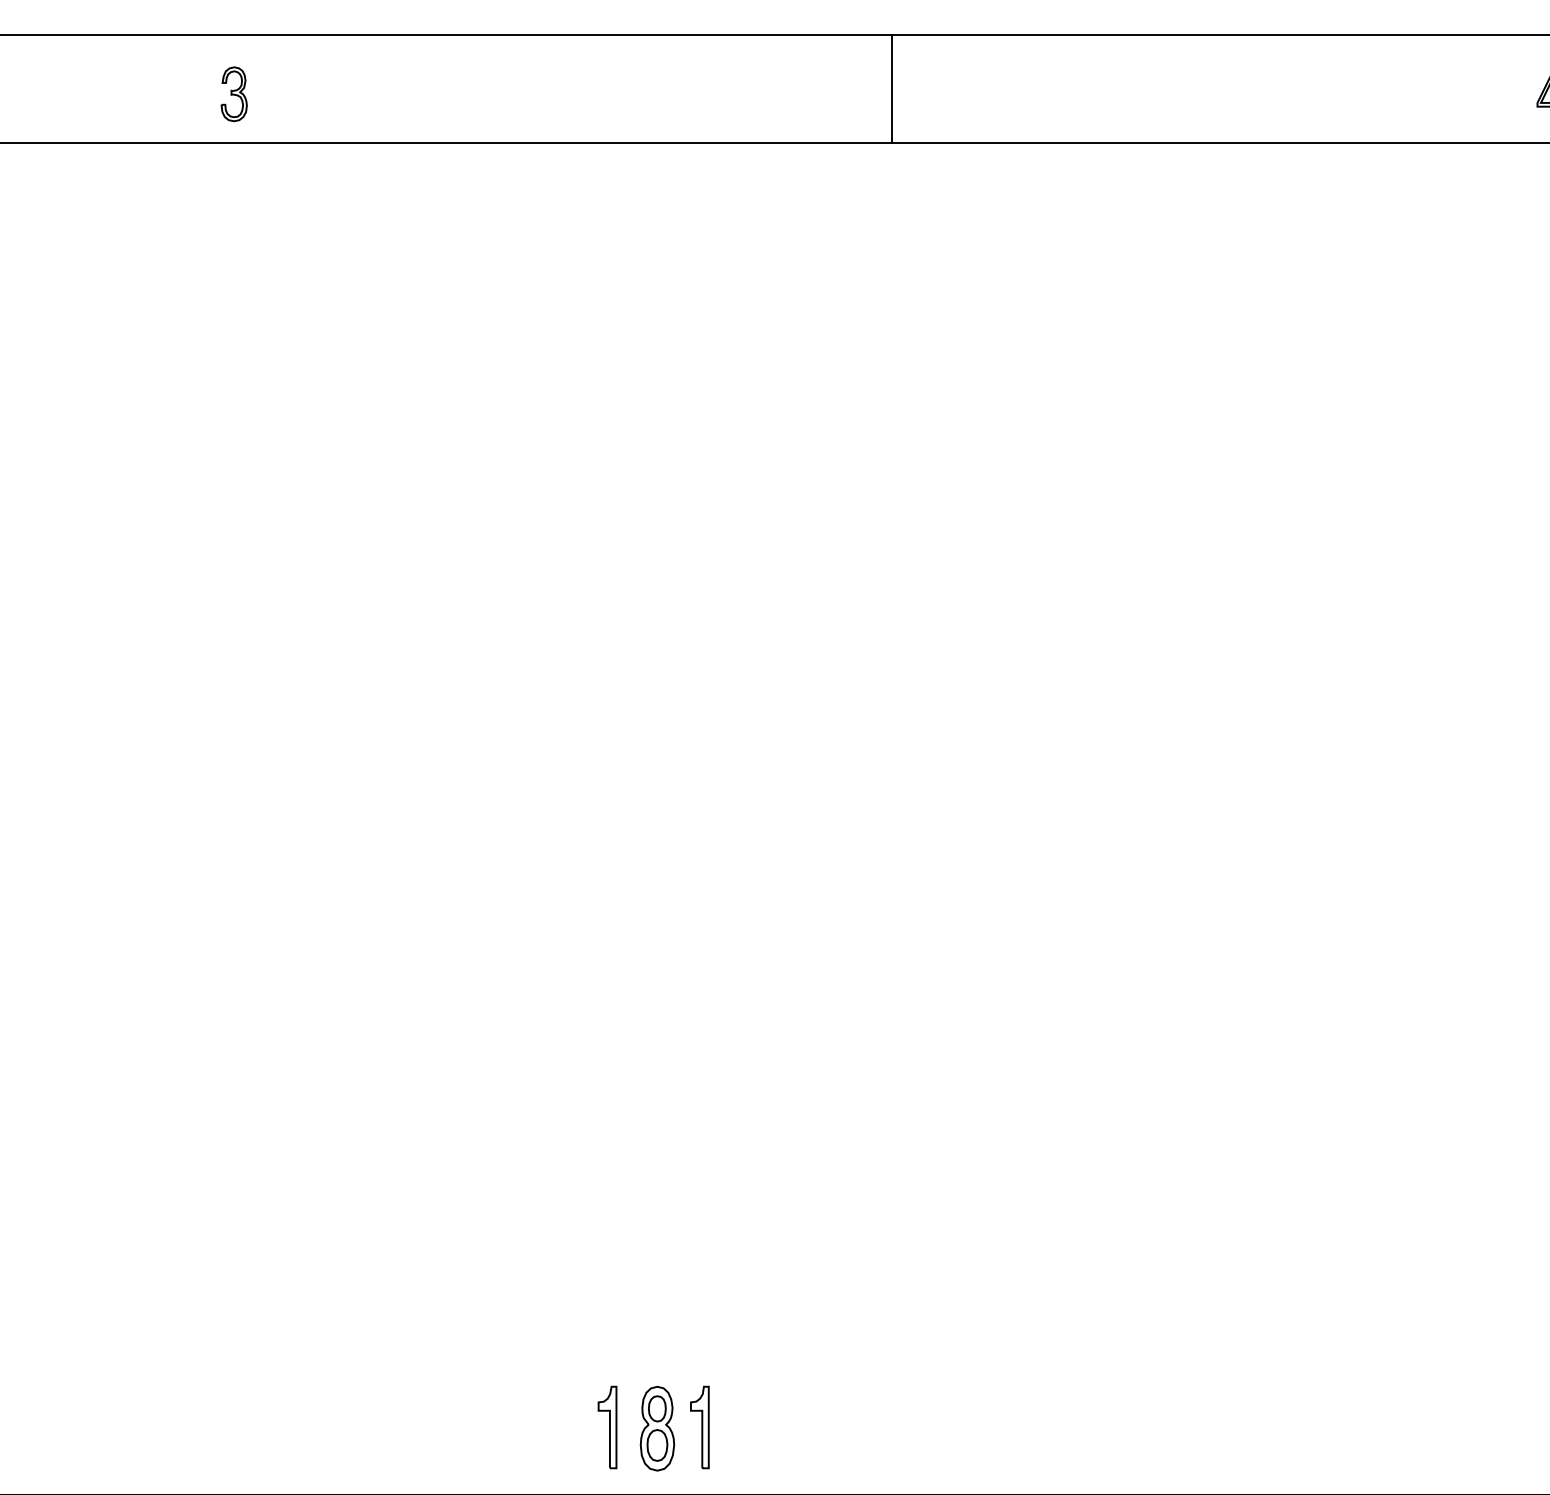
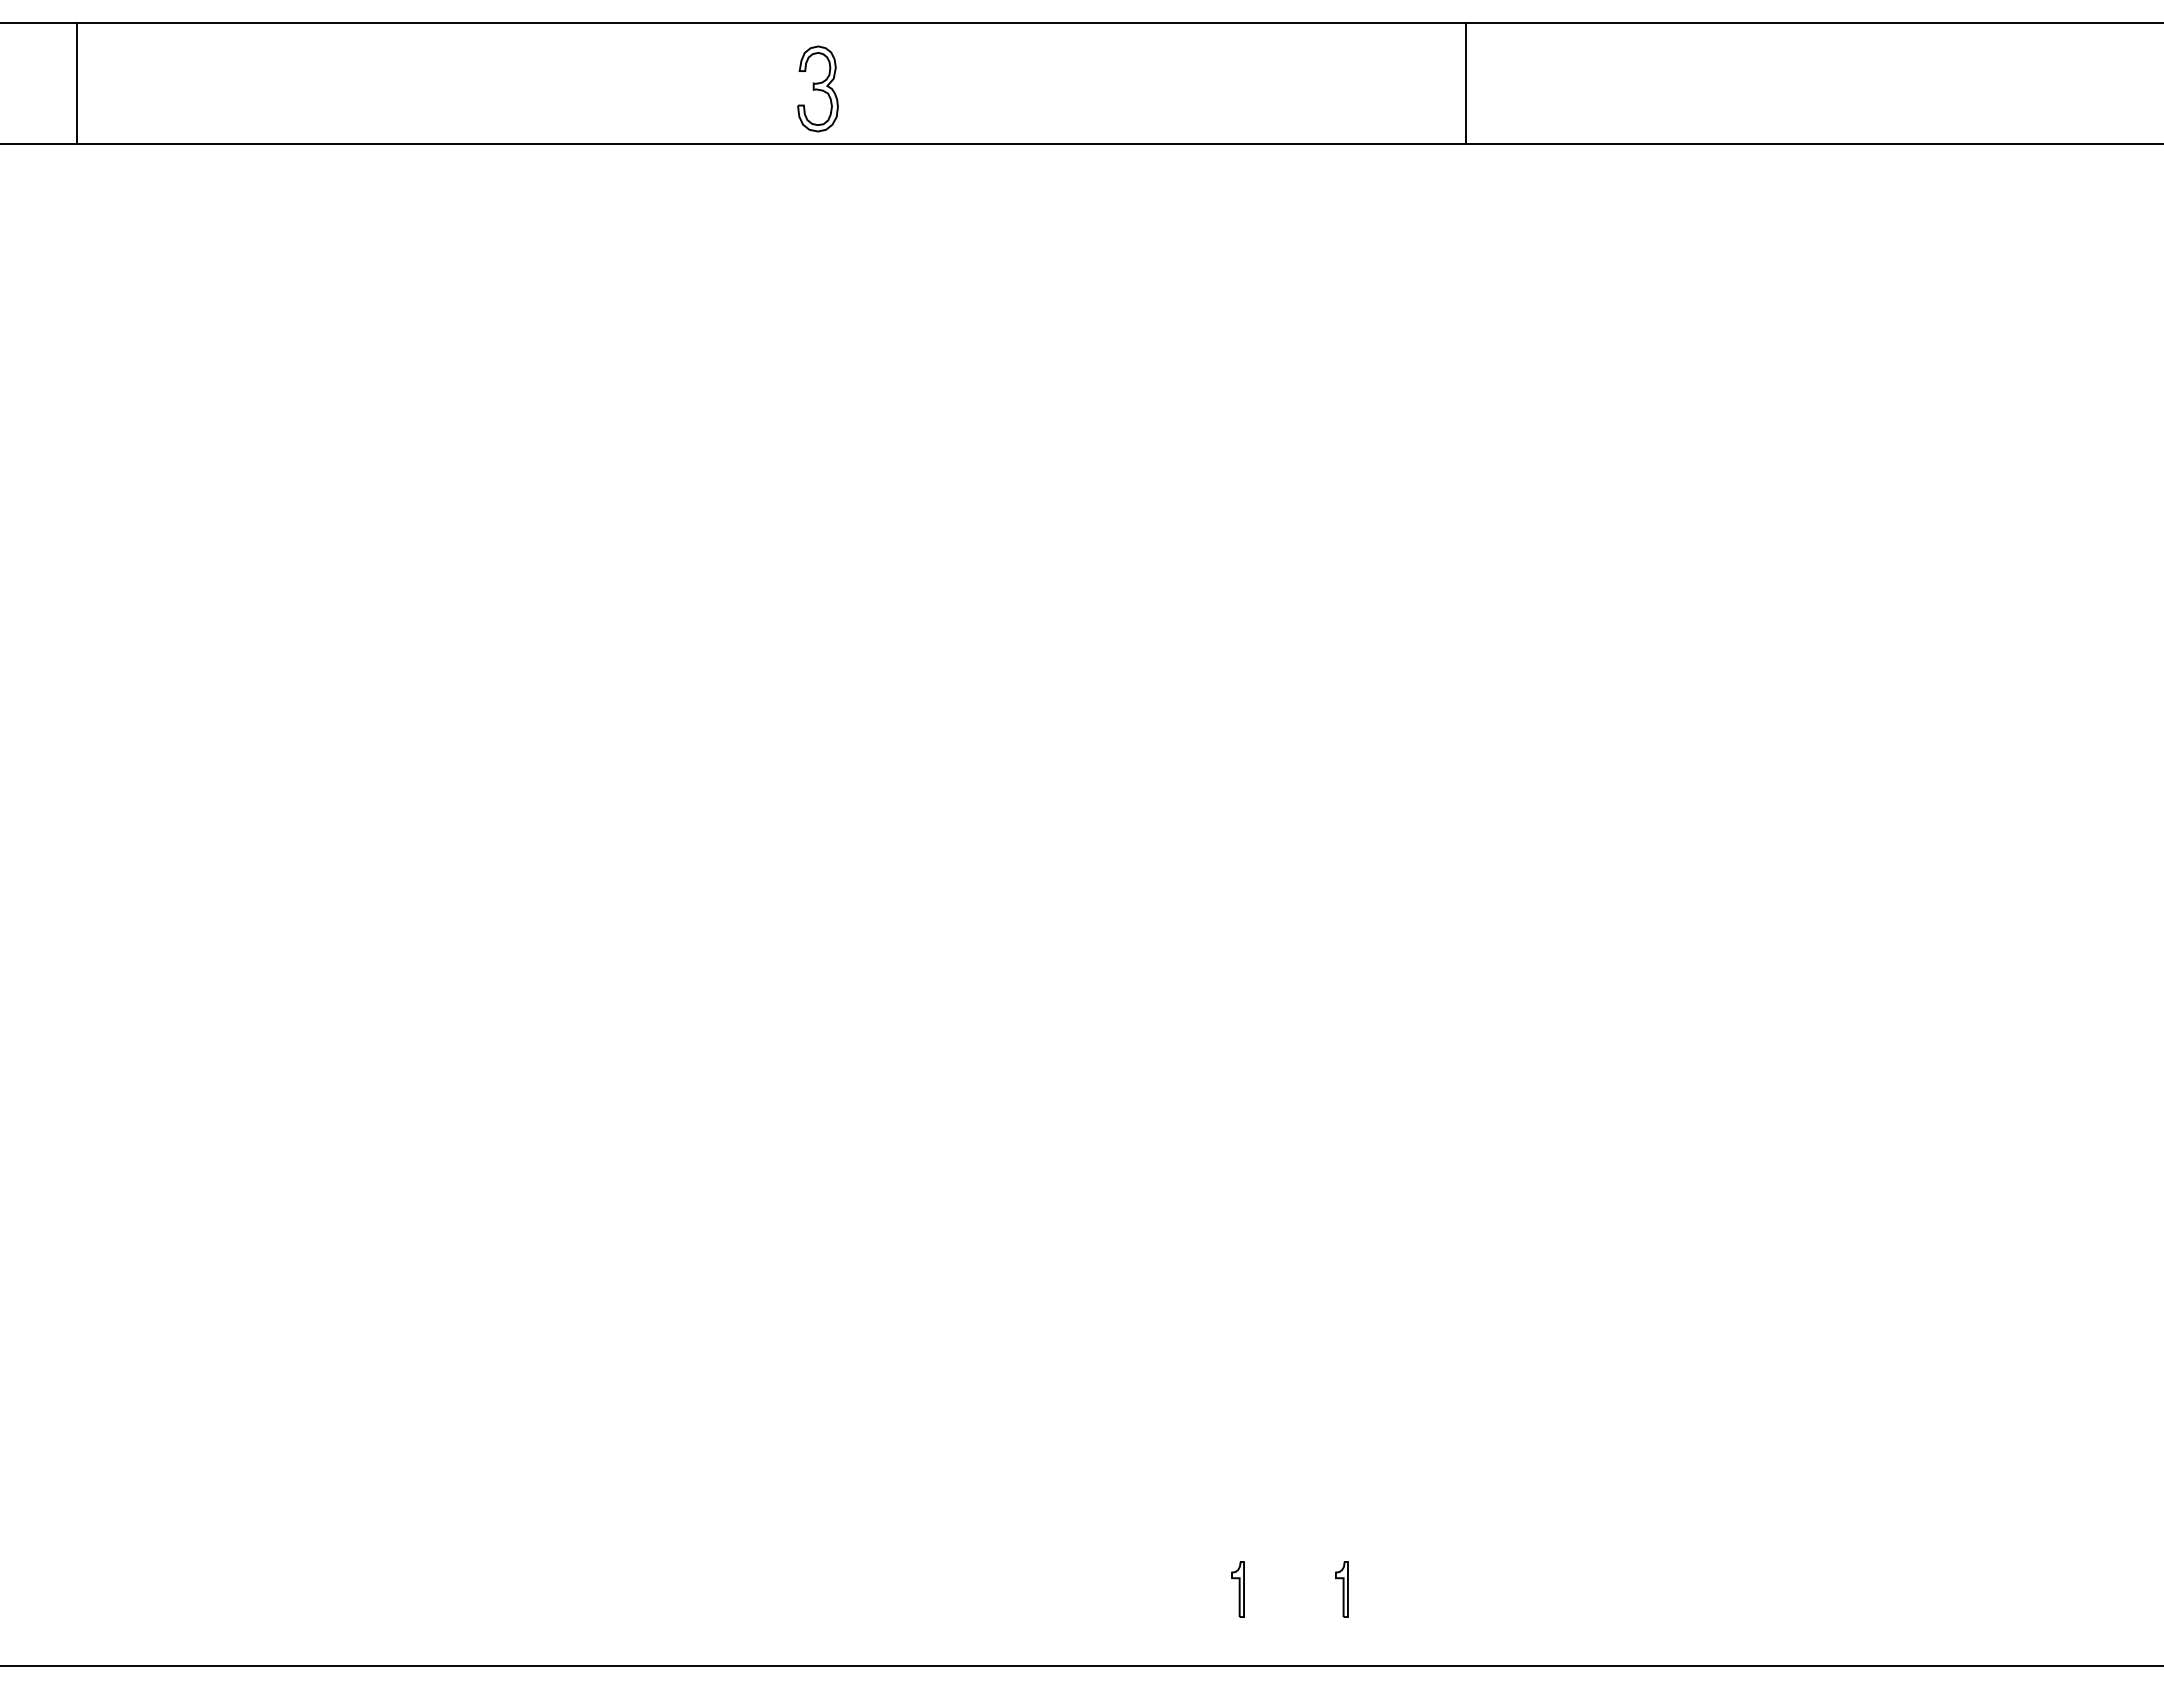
line: (891, 89) -> (1465, 83), moved
part: (233, 93) -> (817, 88), size x1.4
part: (607, 1427) -> (1237, 1589), size x0.6
part: (699, 1427) -> (1341, 1589), size x0.6
part: (656, 1428) -> (1293, 1590), removed

